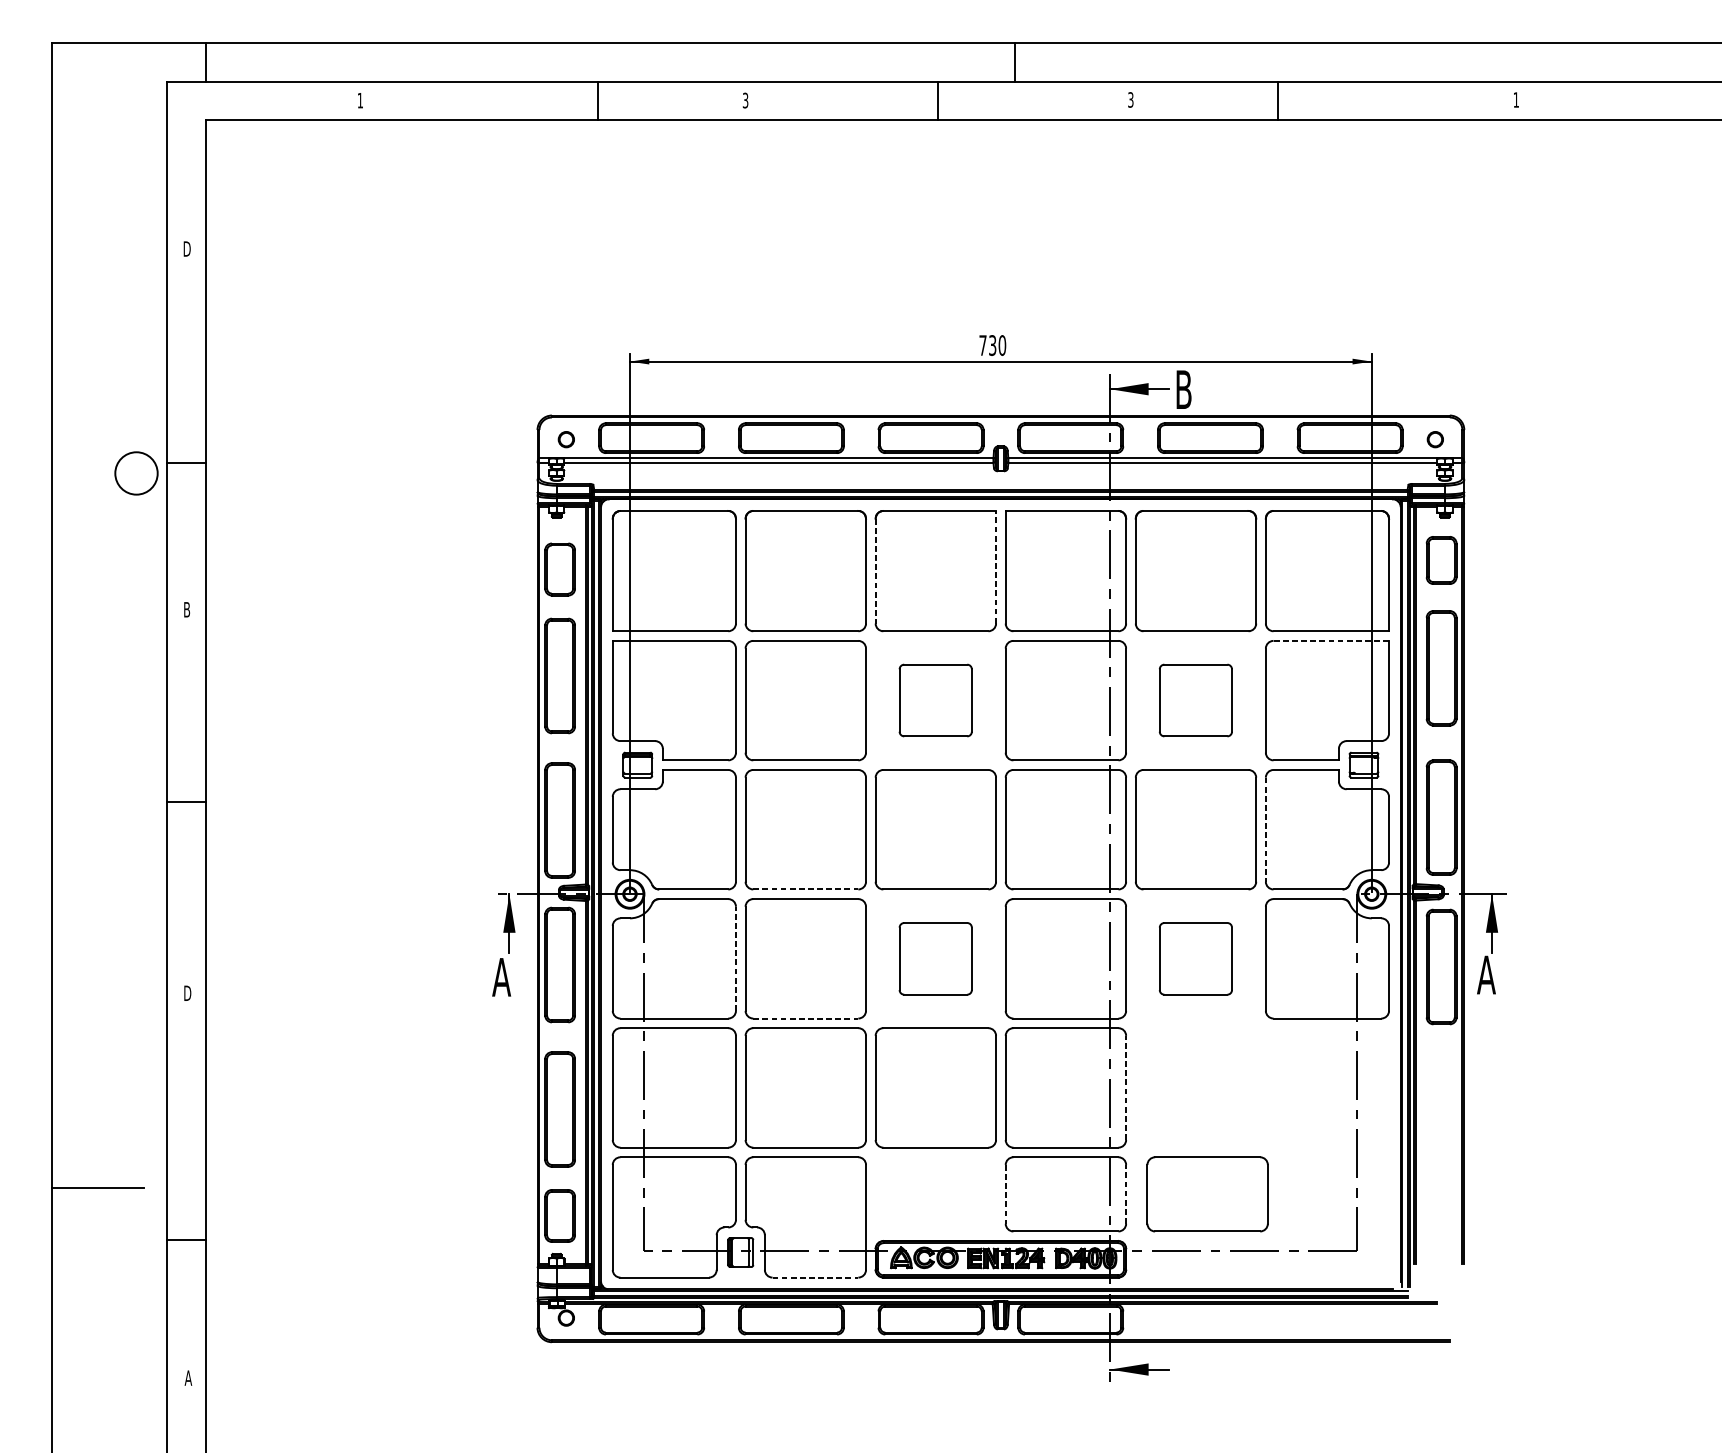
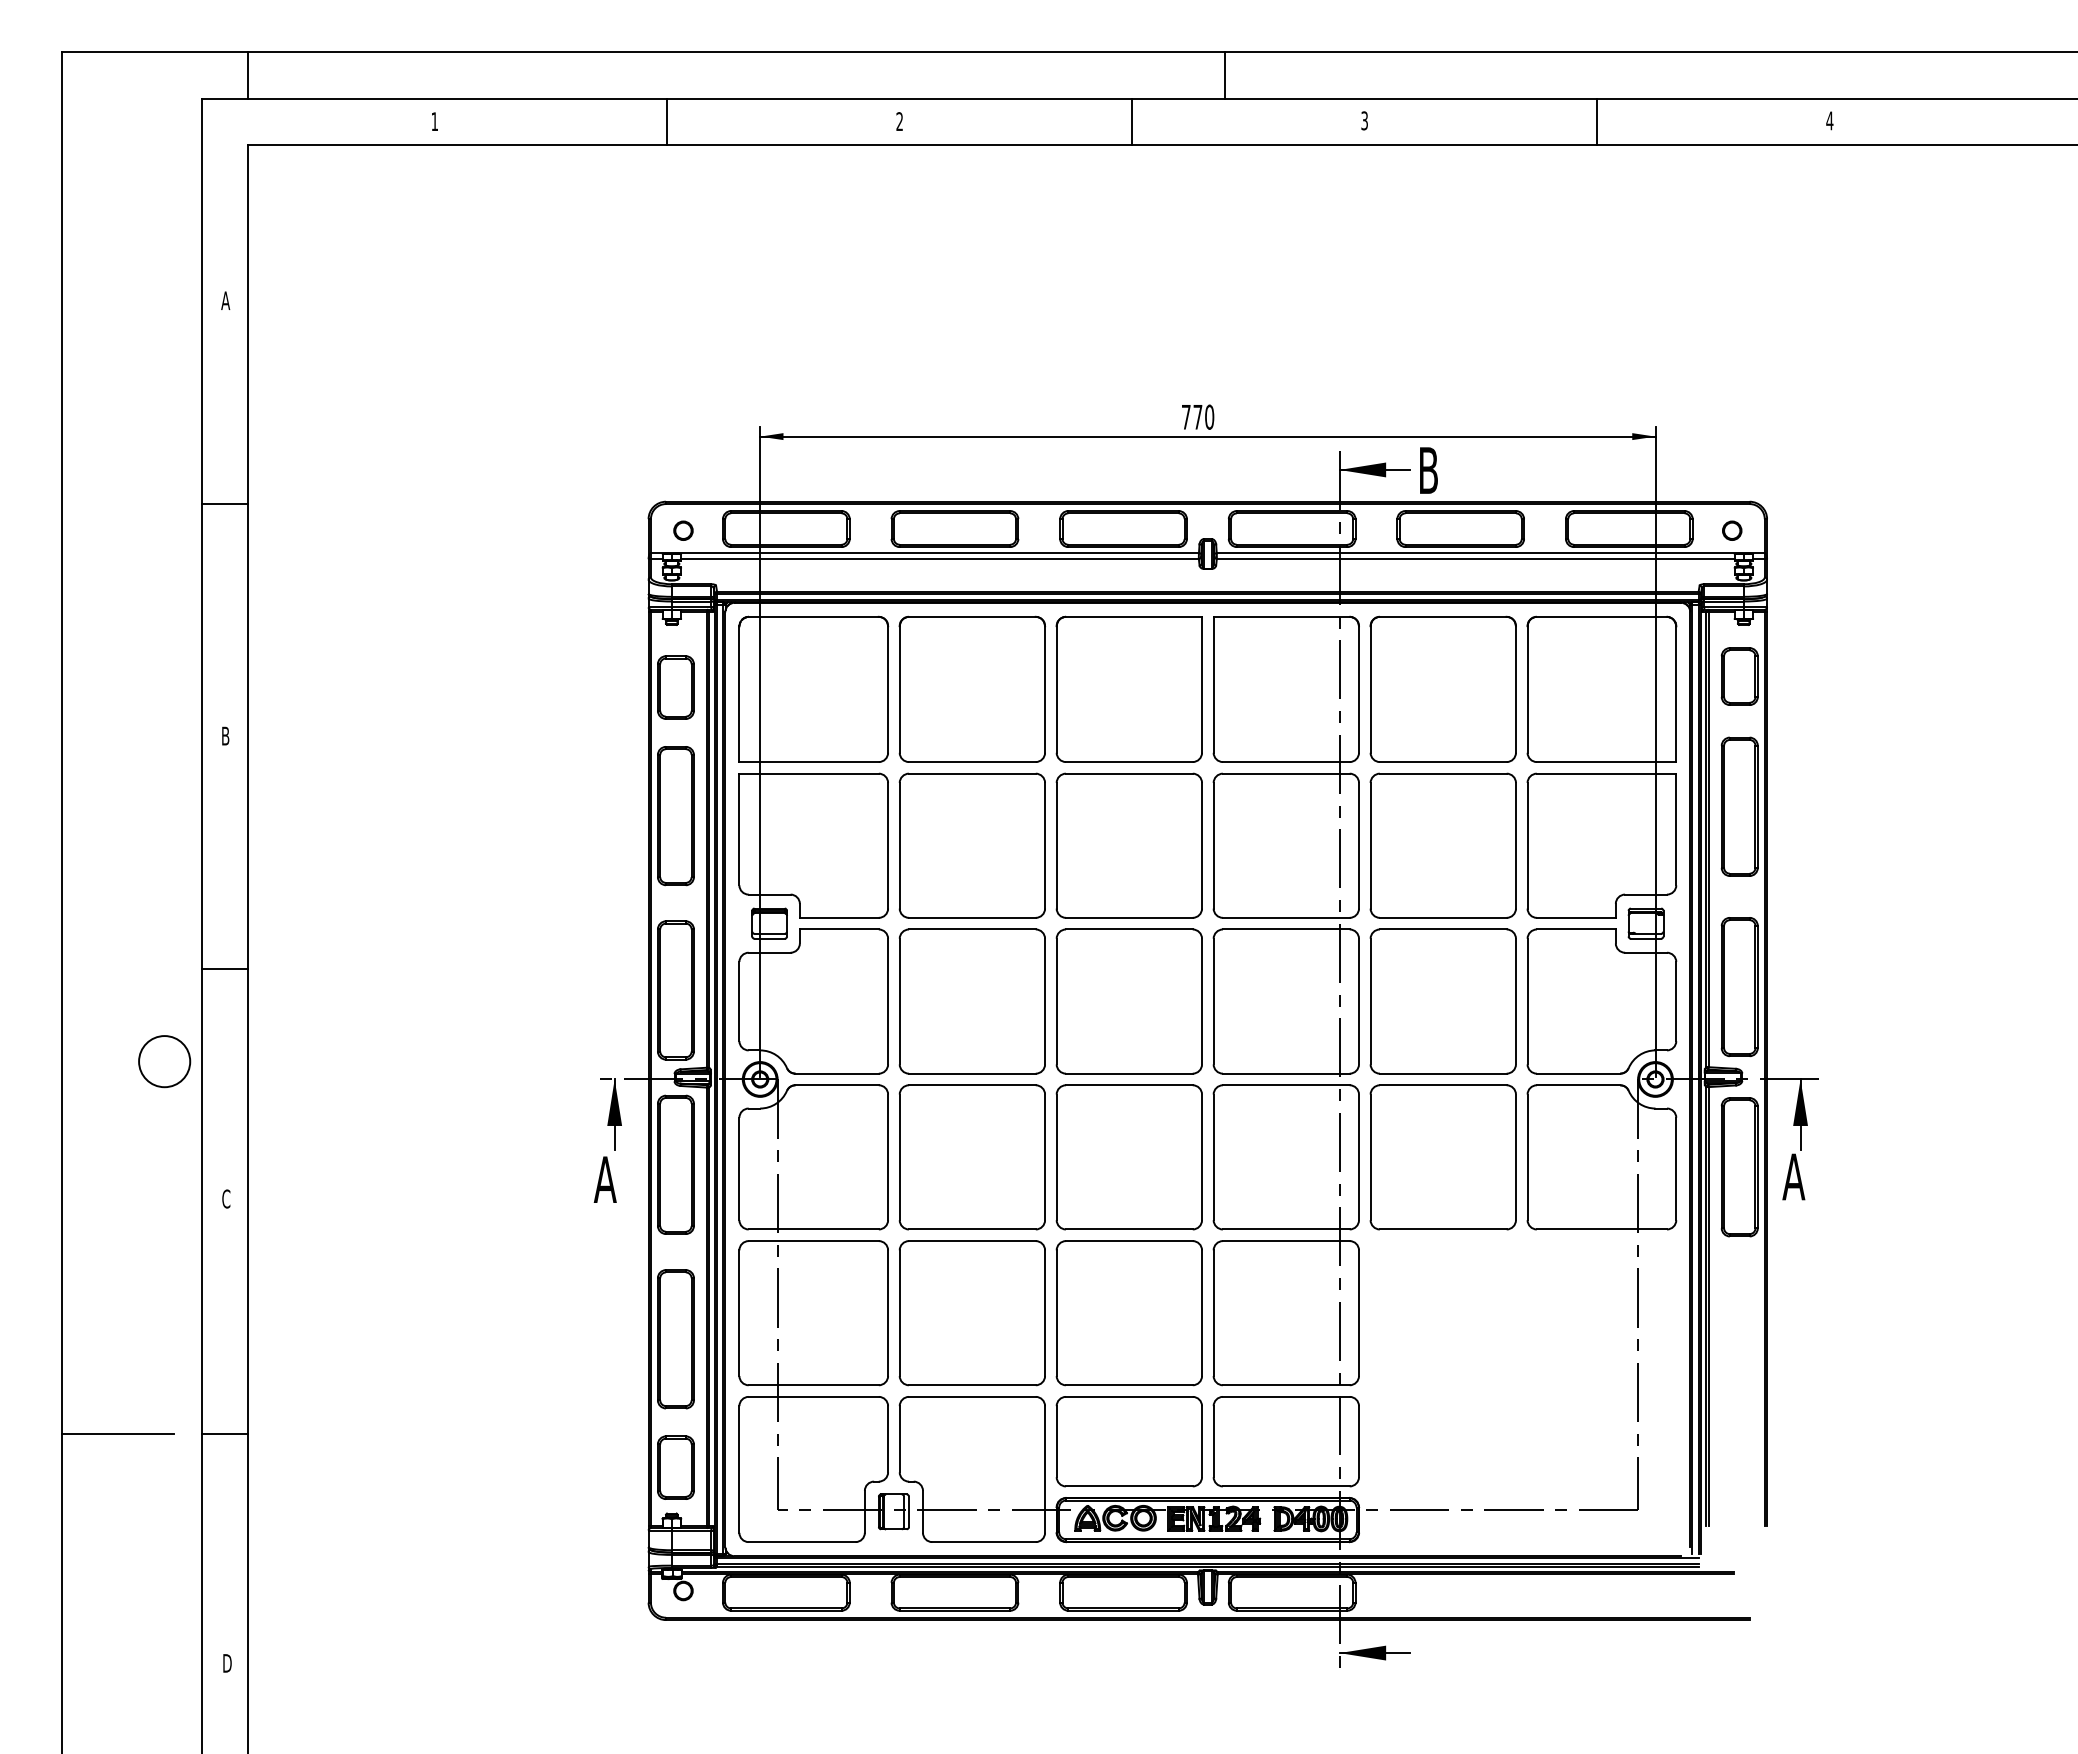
text: (1516, 99) -> (1829, 120), 1 -> 4
line: (597, 100) -> (666, 121), moved
text: (745, 100) -> (899, 121), 3 -> 2
line: (1278, 100) -> (1597, 121), moved
text: (186, 248) -> (225, 300), D -> A
text: (992, 344) -> (1197, 416), 730 -> 770
line: (186, 463) -> (224, 503), moved
circle: (136, 473) -> (164, 1061), moved
line: (996, 566) -> (1202, 684), dashed -> solid
line: (875, 571) -> (1056, 690), dashed -> solid
line: (1331, 640) -> (1606, 773), dashed -> solid
part: (935, 700) -> (1128, 845), size x1.67
part: (1195, 700) -> (1442, 845), size x1.67
line: (1265, 829) -> (1527, 1001), dashed -> solid
line: (805, 889) -> (972, 1073), dashed -> solid
line: (736, 958) -> (888, 1157), dashed -> solid
part: (935, 958) -> (1128, 1157), size x1.67
part: (1195, 958) -> (1442, 1157), size x1.67
text: (187, 992) -> (226, 1198), D -> C
line: (805, 1018) -> (972, 1229), dashed -> solid
line: (1126, 1088) -> (1359, 1313), dashed -> solid
line: (1126, 1194) -> (1359, 1441), dashed -> solid
part: (1206, 1194) -> (1128, 1441), moved
line: (1005, 1195) -> (1213, 1442), dashed -> solid
line: (186, 1239) -> (224, 1433), moved
line: (815, 1277) -> (984, 1542), dashed -> solid
text: (187, 1378) -> (226, 1663), A -> D

